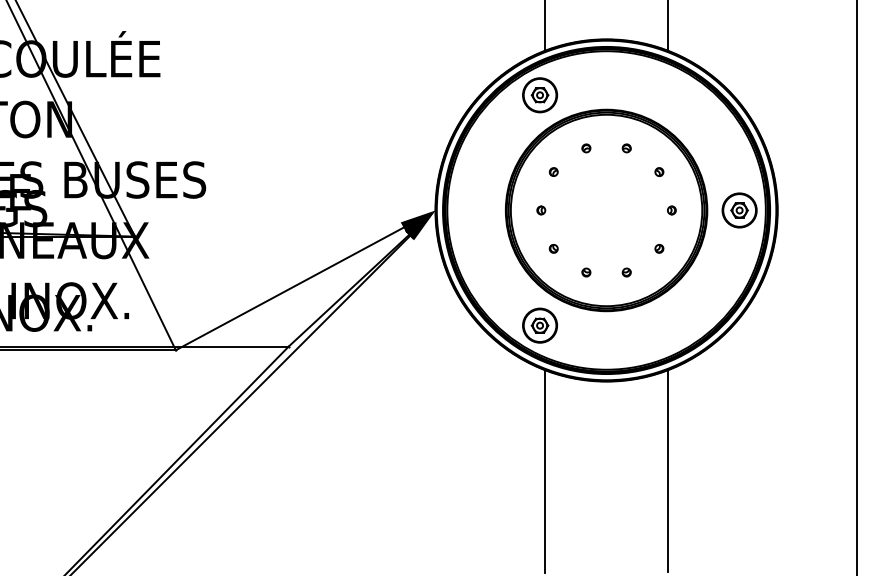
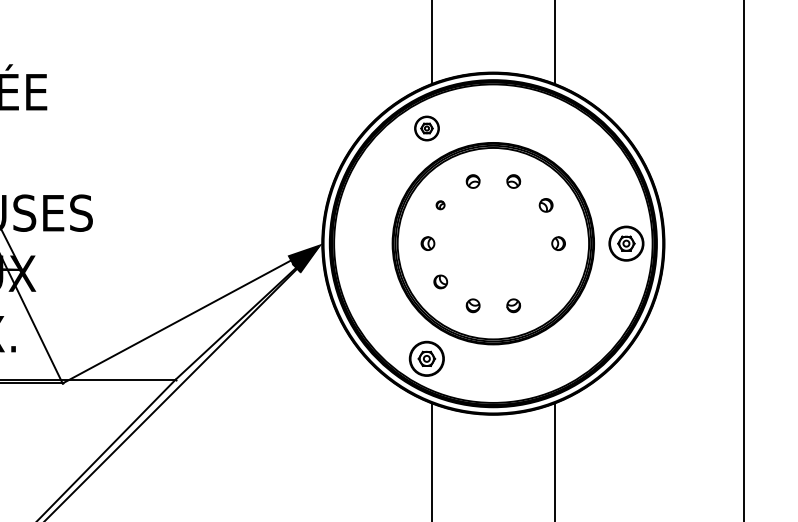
part: (540, 95) -> (427, 128), size x0.7
part: (586, 148) -> (473, 181), size x1.6
part: (626, 148) -> (513, 181), size x1.6
part: (659, 171) -> (546, 204), size x1.6
part: (541, 210) -> (428, 243), size x1.6
part: (671, 210) -> (558, 243), size x1.6
part: (553, 248) -> (440, 281), size x1.6
part: (659, 248) -> (546, 281), removed
part: (586, 272) -> (473, 305), size x1.6
part: (626, 272) -> (513, 305), size x1.6

